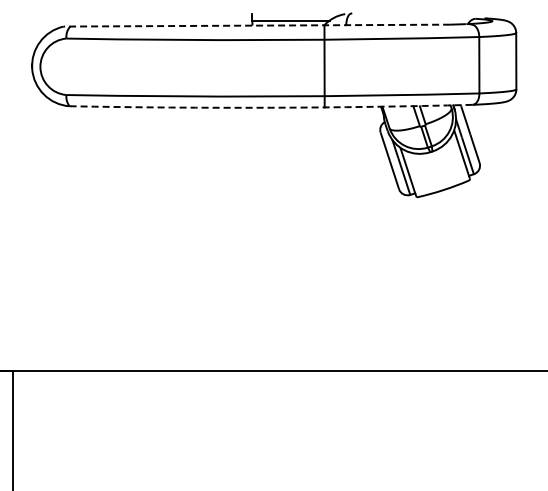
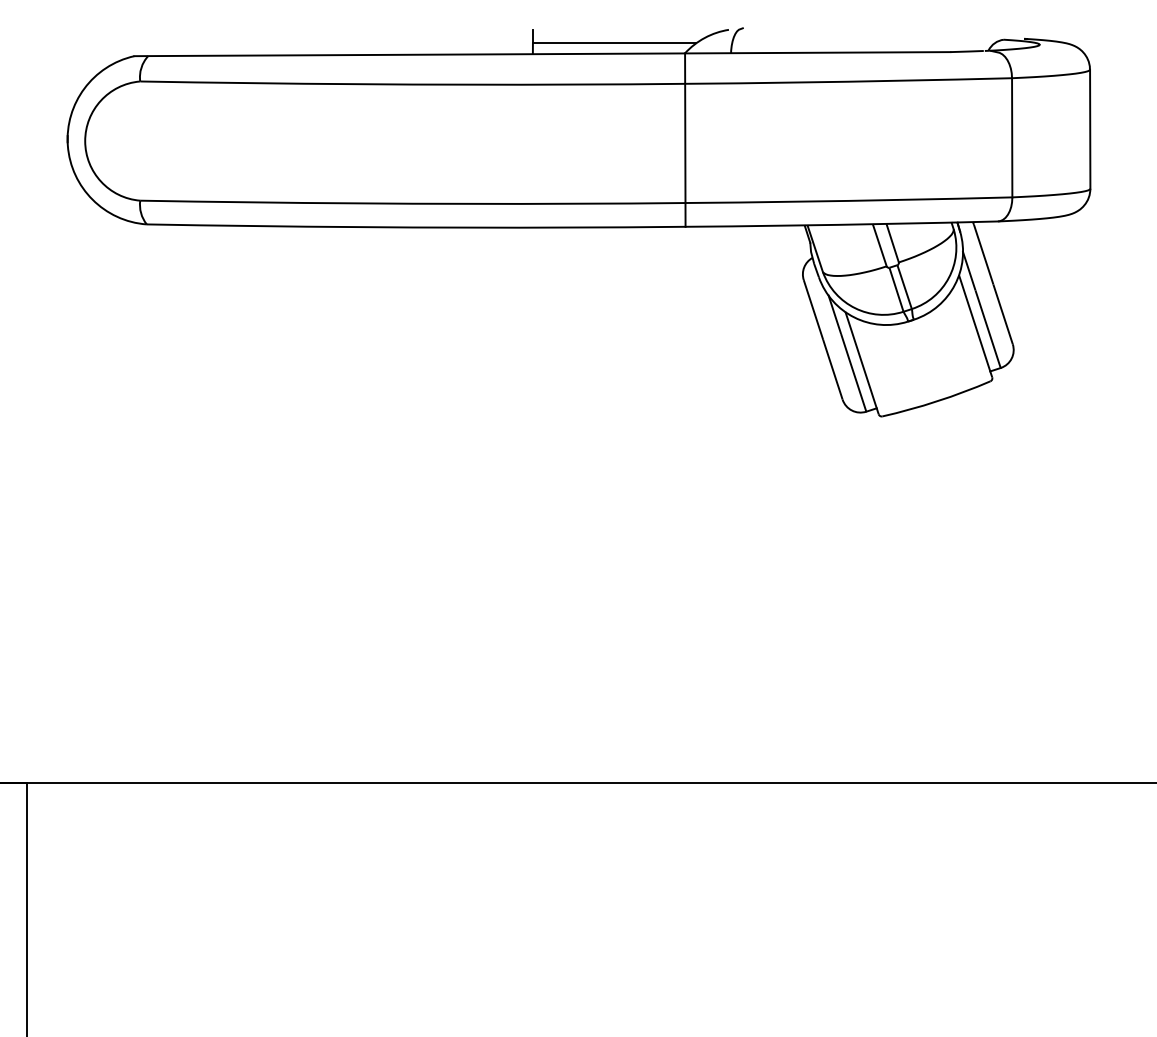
line: (256, 25) -> (541, 53), dashed -> solid
arc: (271, 107) -> (573, 227), dashed -> solid

